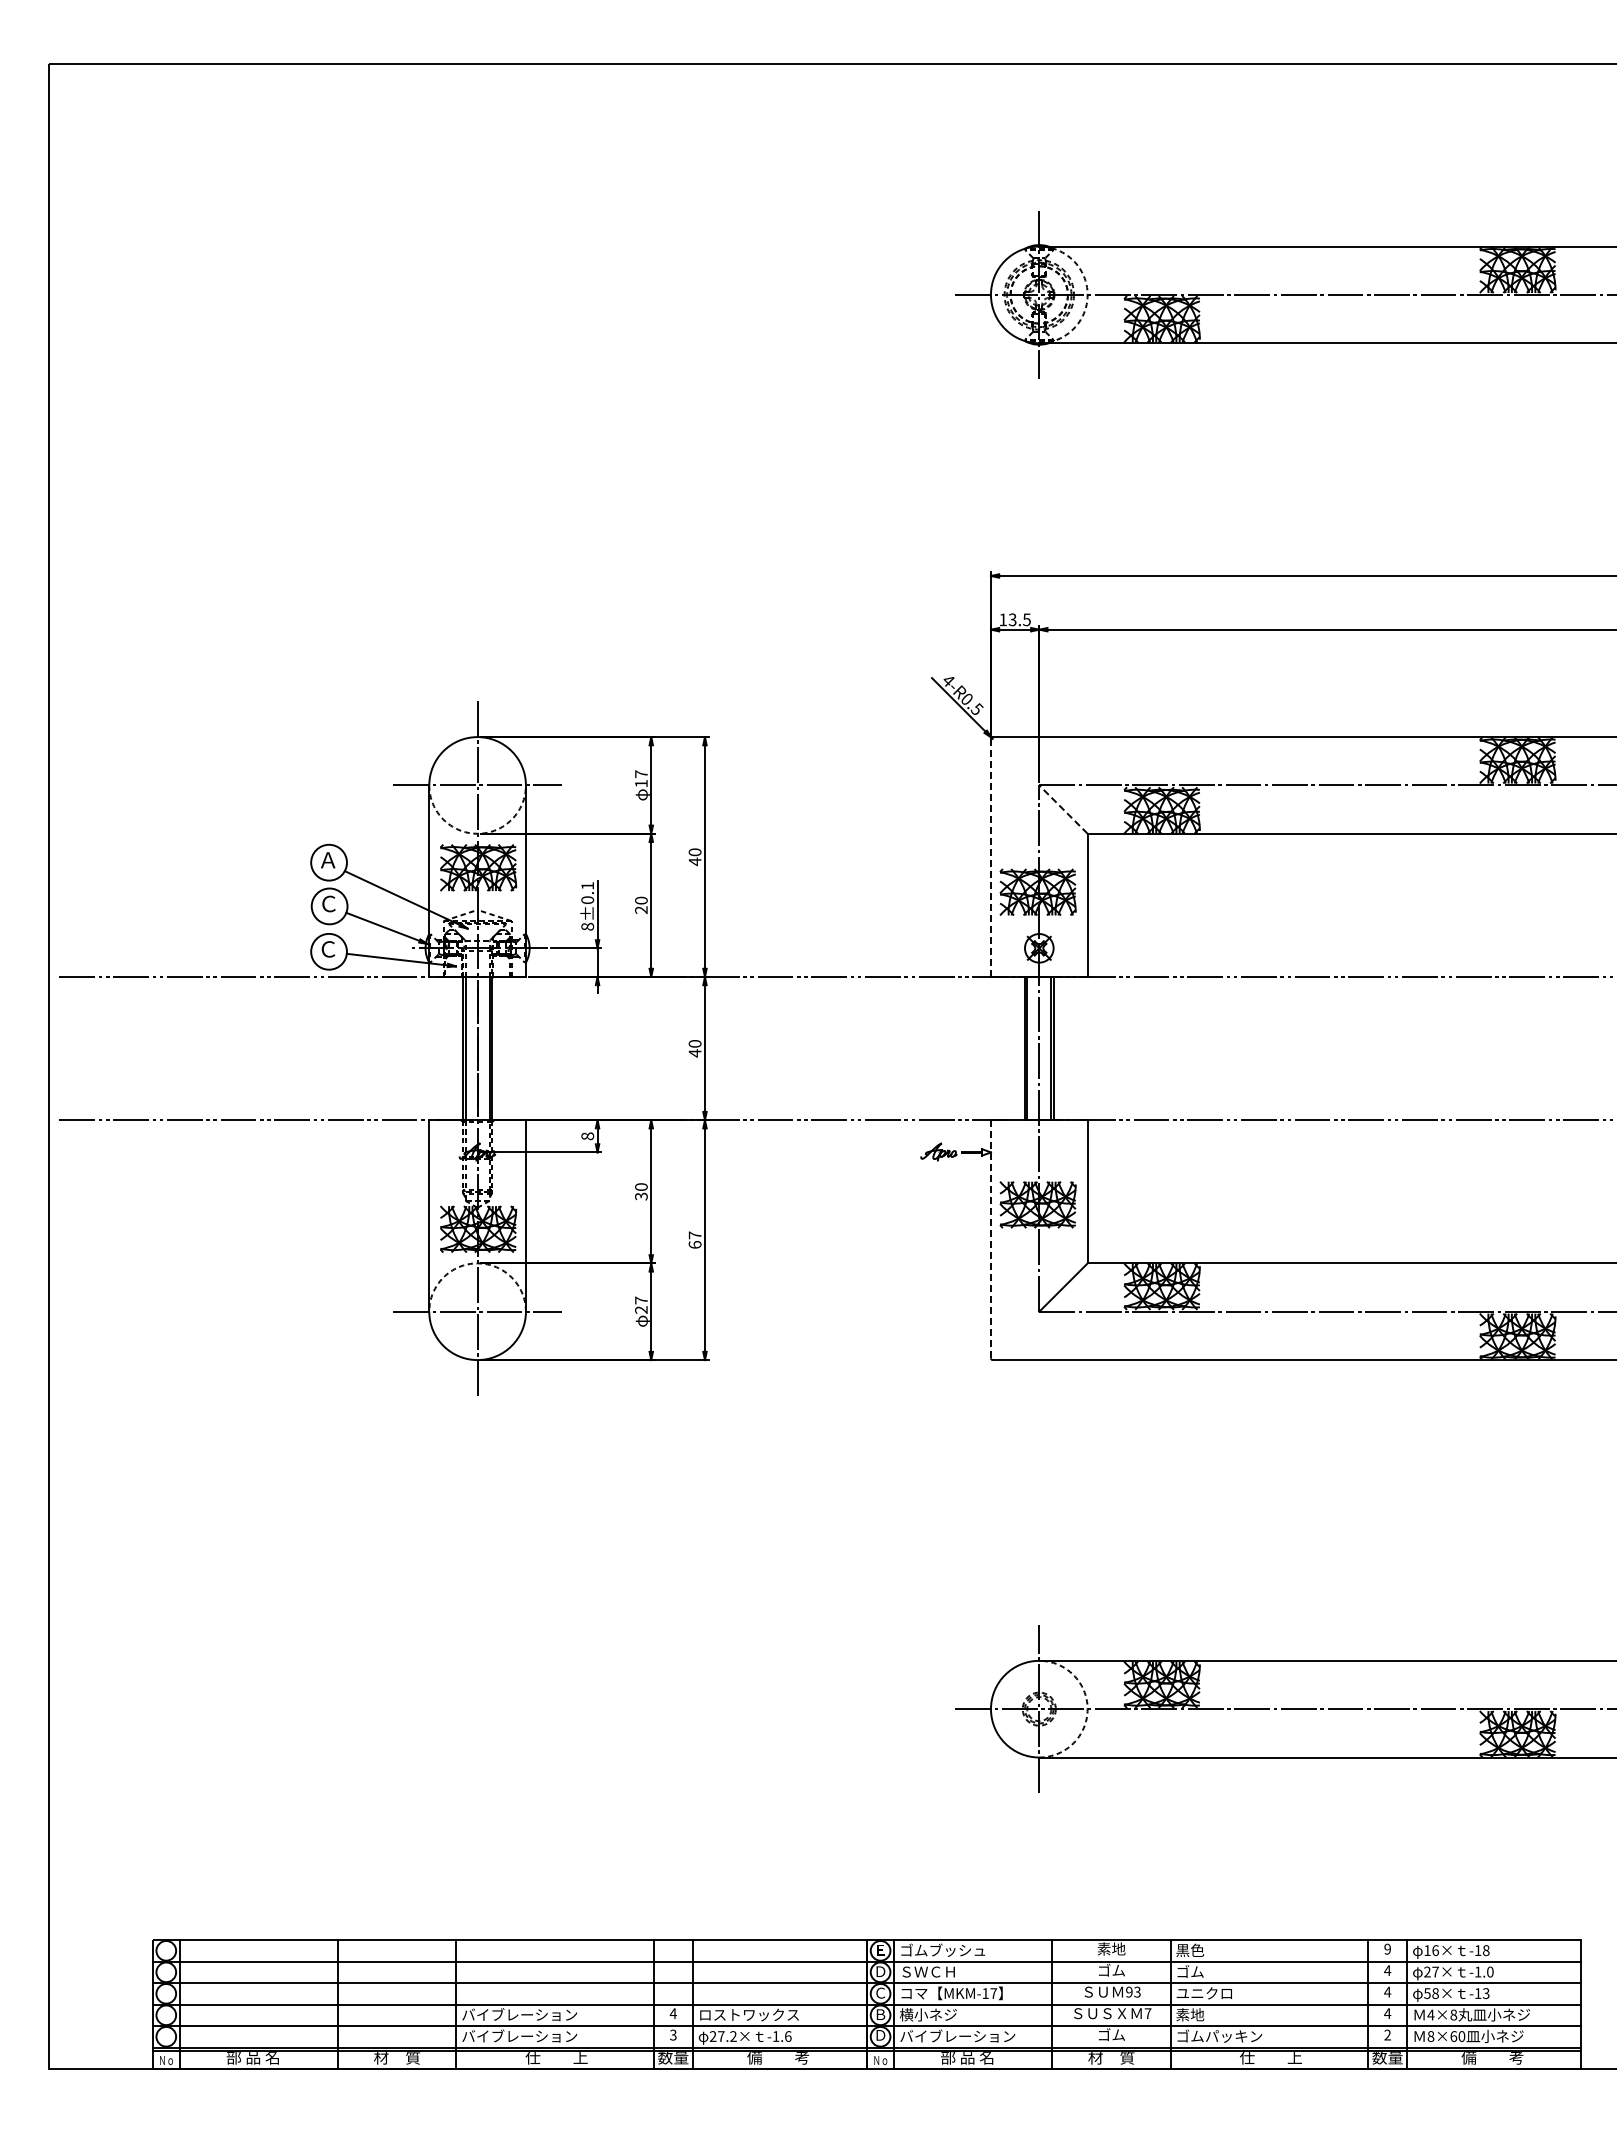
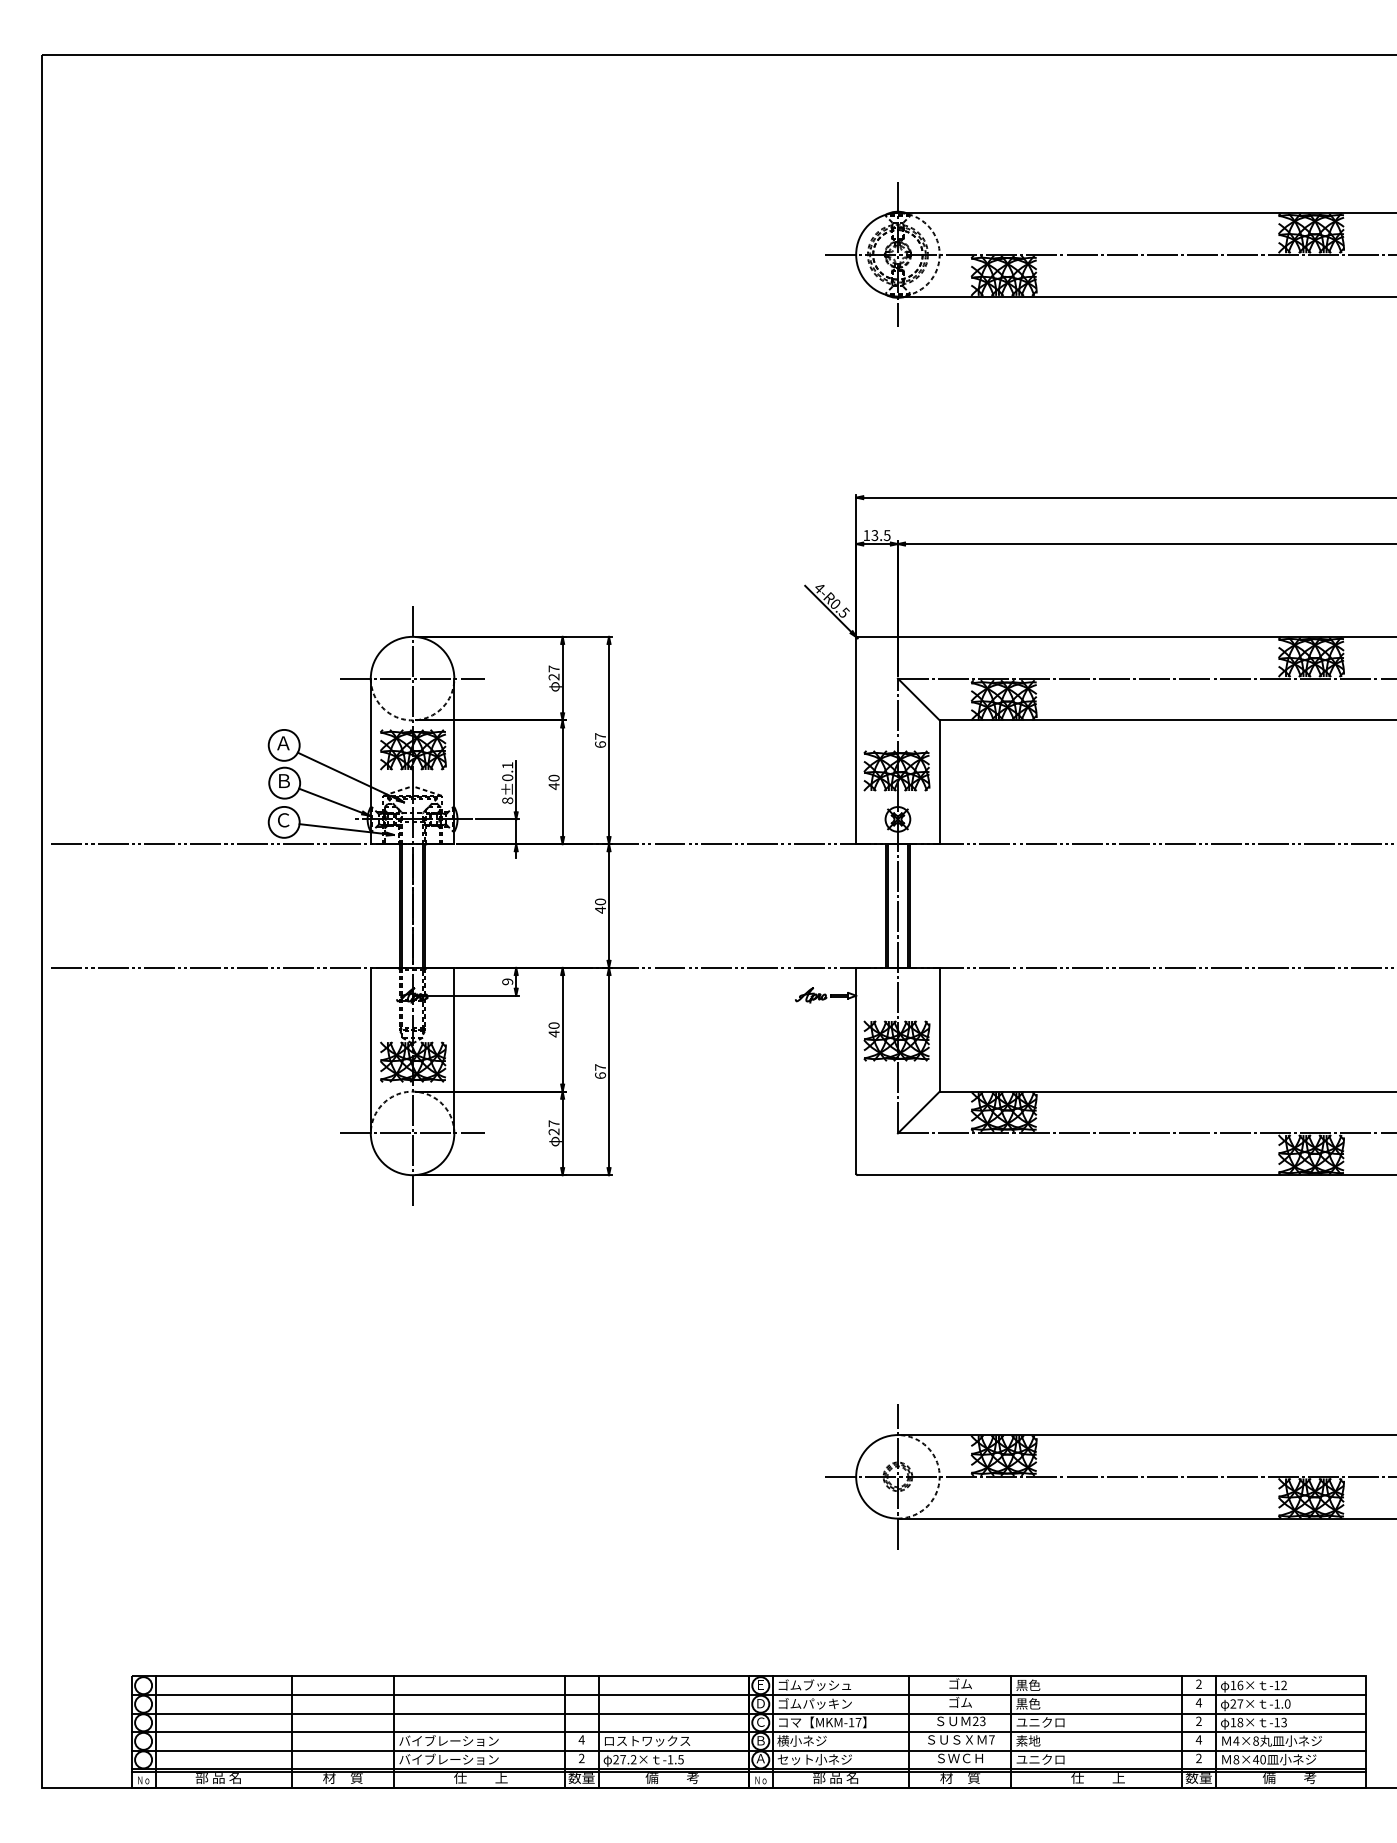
text: (641, 783) -> (554, 676), 17 -> 27
line: (1063, 809) -> (918, 699), dashed -> solid
text: (694, 857) -> (599, 740), 40 -> 67
line: (990, 857) -> (855, 740), dashed -> solid
text: (328, 903) -> (283, 780), Ｃ -> Ｂ
text: (641, 910) -> (554, 786), 20 -> 40
text: (587, 1136) -> (507, 981), 8 -> 9
text: (641, 1196) -> (554, 1033), 30 -> 40
line: (990, 1239) -> (855, 1070), dashed -> solid
text: (1111, 1948) -> (960, 1683), 素地 -> ゴム
text: (1387, 1949) -> (1198, 1684), 9 -> 2
text: (1486, 1950) -> (1284, 1685), -18 -> -12
text: (943, 1971) -> (815, 1703), ＳＷＣＨ -> ゴムパッキン
text: (1189, 1971) -> (1027, 1703), ゴム -> 黒色
text: (1387, 1991) -> (1198, 1720), 4 -> 2
text: (1129, 1992) -> (975, 1721), 93 -> 23
text: (1427, 1993) -> (1233, 1722), 58× -> 18×
text: (1111, 2034) -> (960, 1757), ゴム -> ＳＷＣＨ
text: (673, 2035) -> (581, 1758), 3 -> 2
text: (880, 2035) -> (760, 1758), Ｄ -> Ａ
text: (957, 2035) -> (827, 1758), バイブレーション -> セット小ネジ
text: (1219, 2035) -> (1053, 1758), ゴムパッキン -> ユニクロ
text: (787, 2036) -> (680, 1759), -1.6 -> -1.5
text: (1453, 2036) -> (1255, 1759), 8×60 -> 8×40

